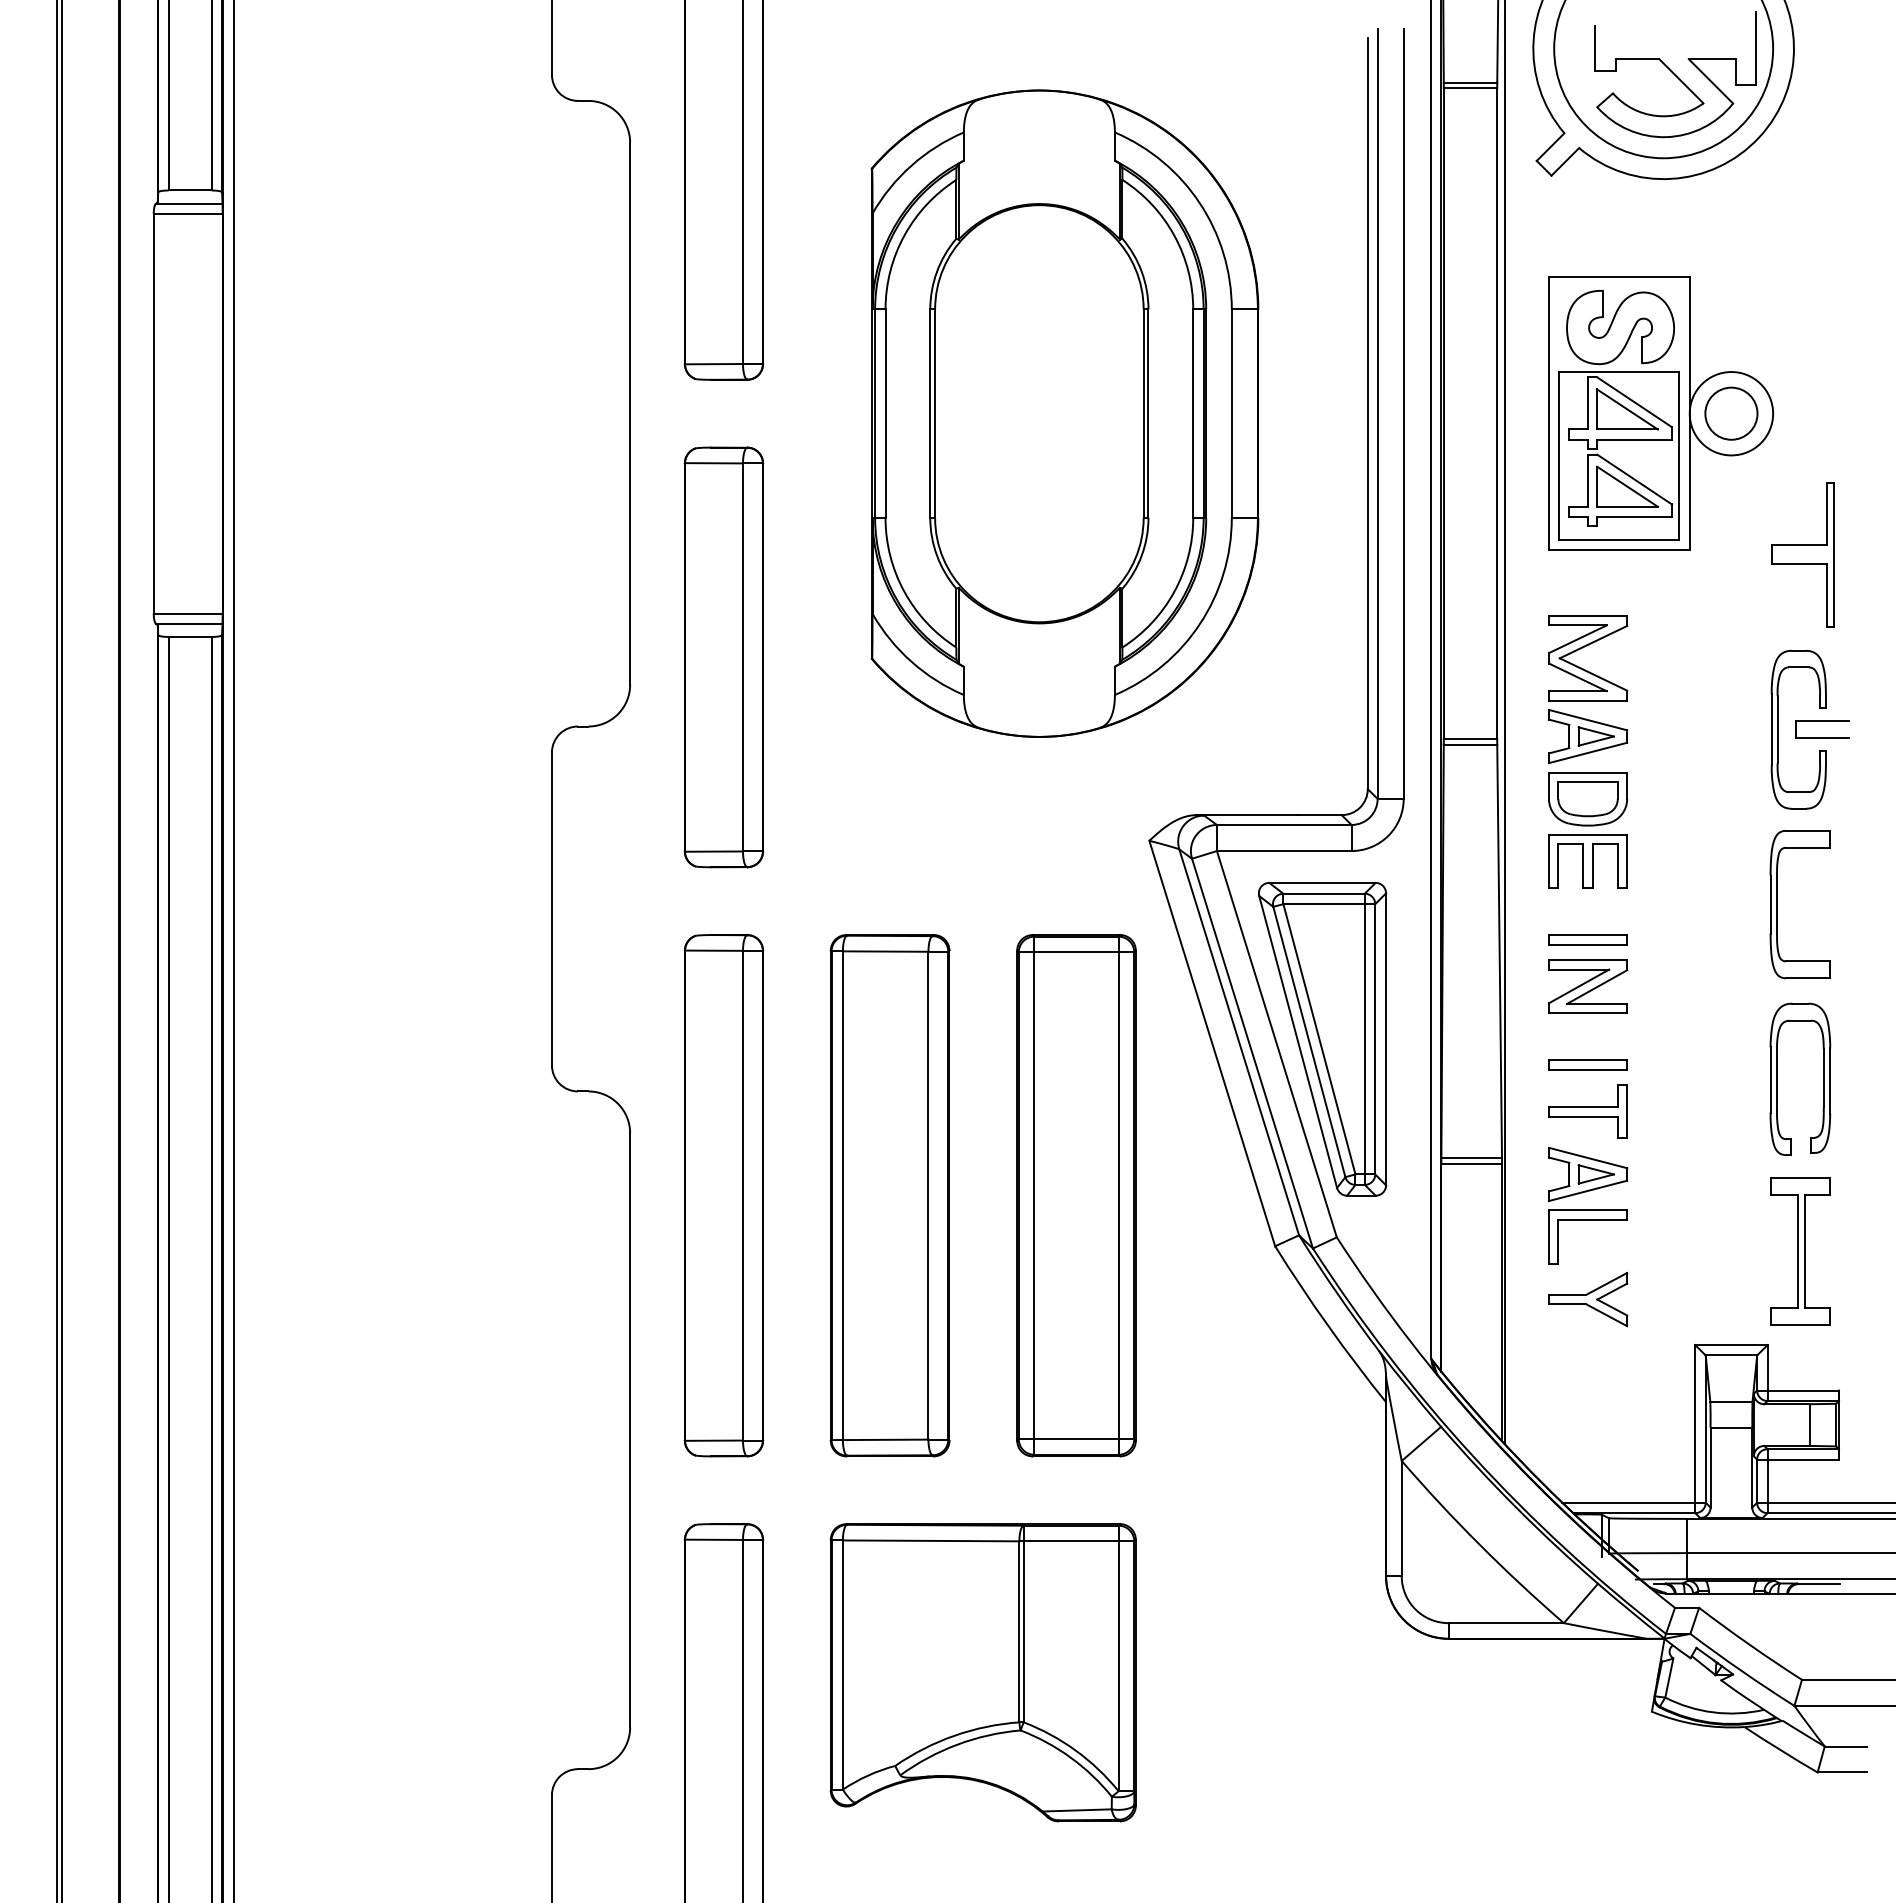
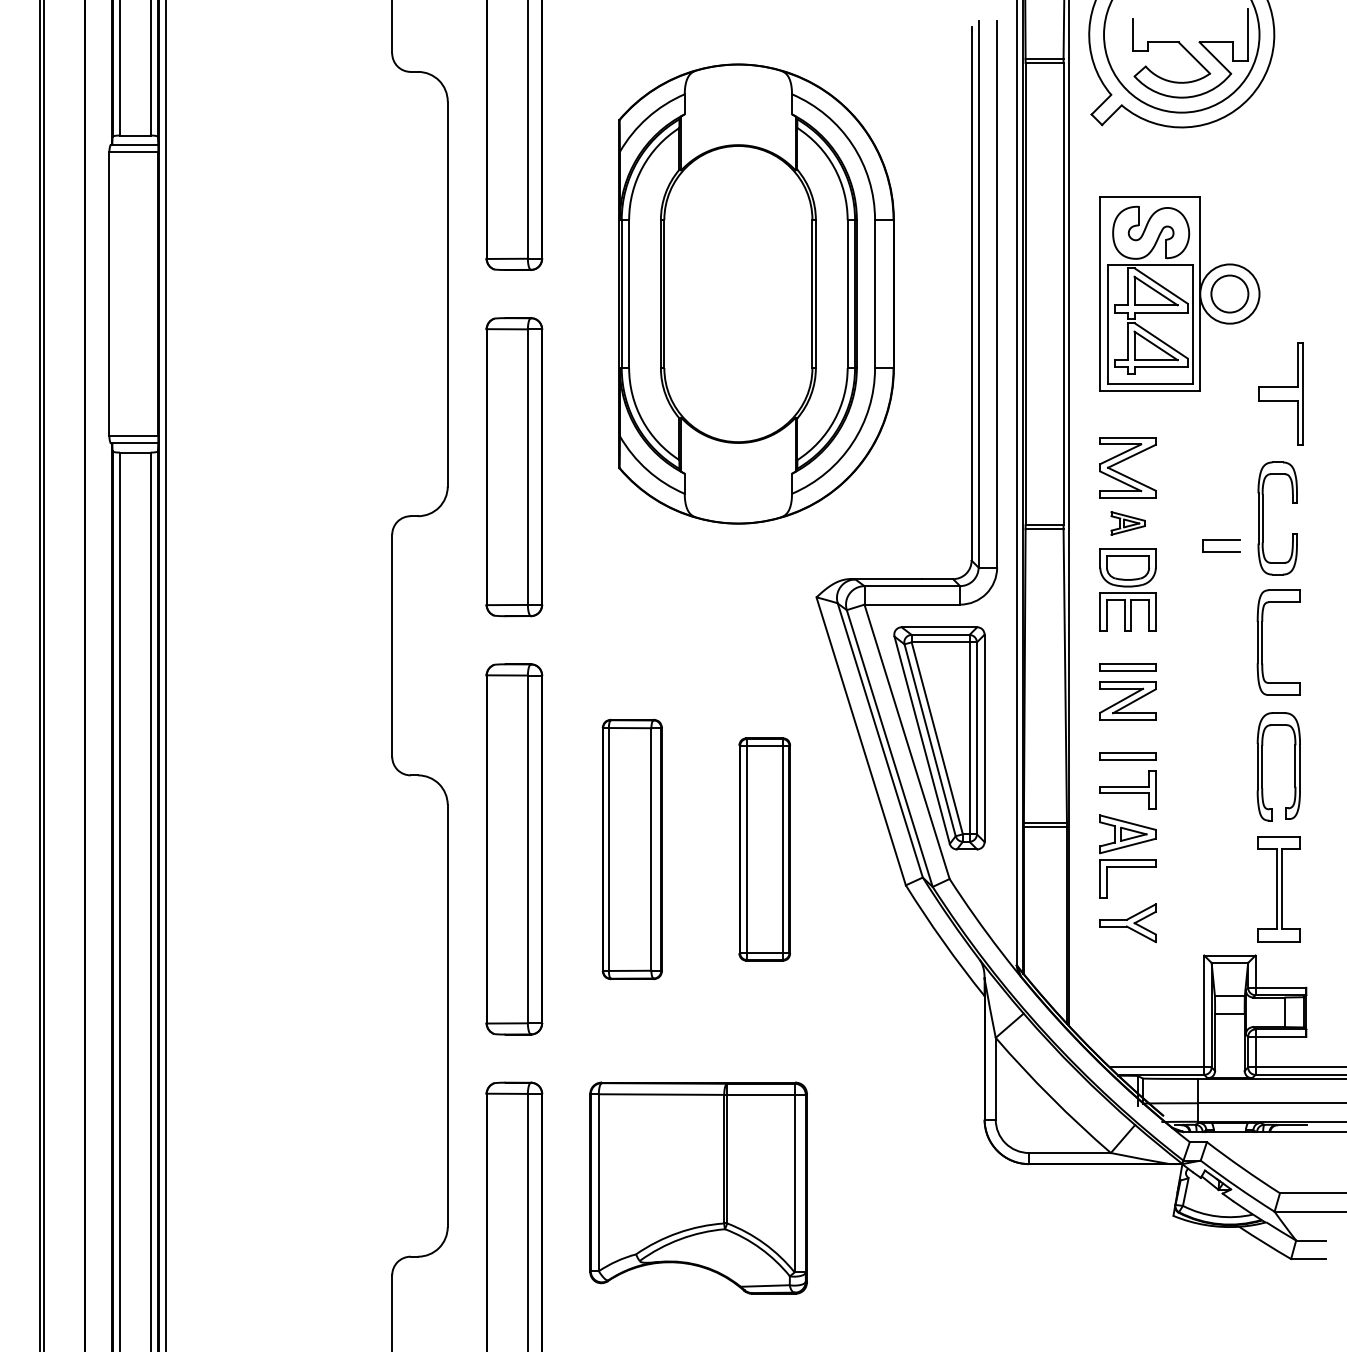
part: (1822, 721) -> (1221, 540), moved
part: (1588, 736) -> (1128, 523), size x0.6
part: (889, 1195) -> (631, 849), size x0.7
part: (1076, 1195) -> (764, 849), size x0.6

